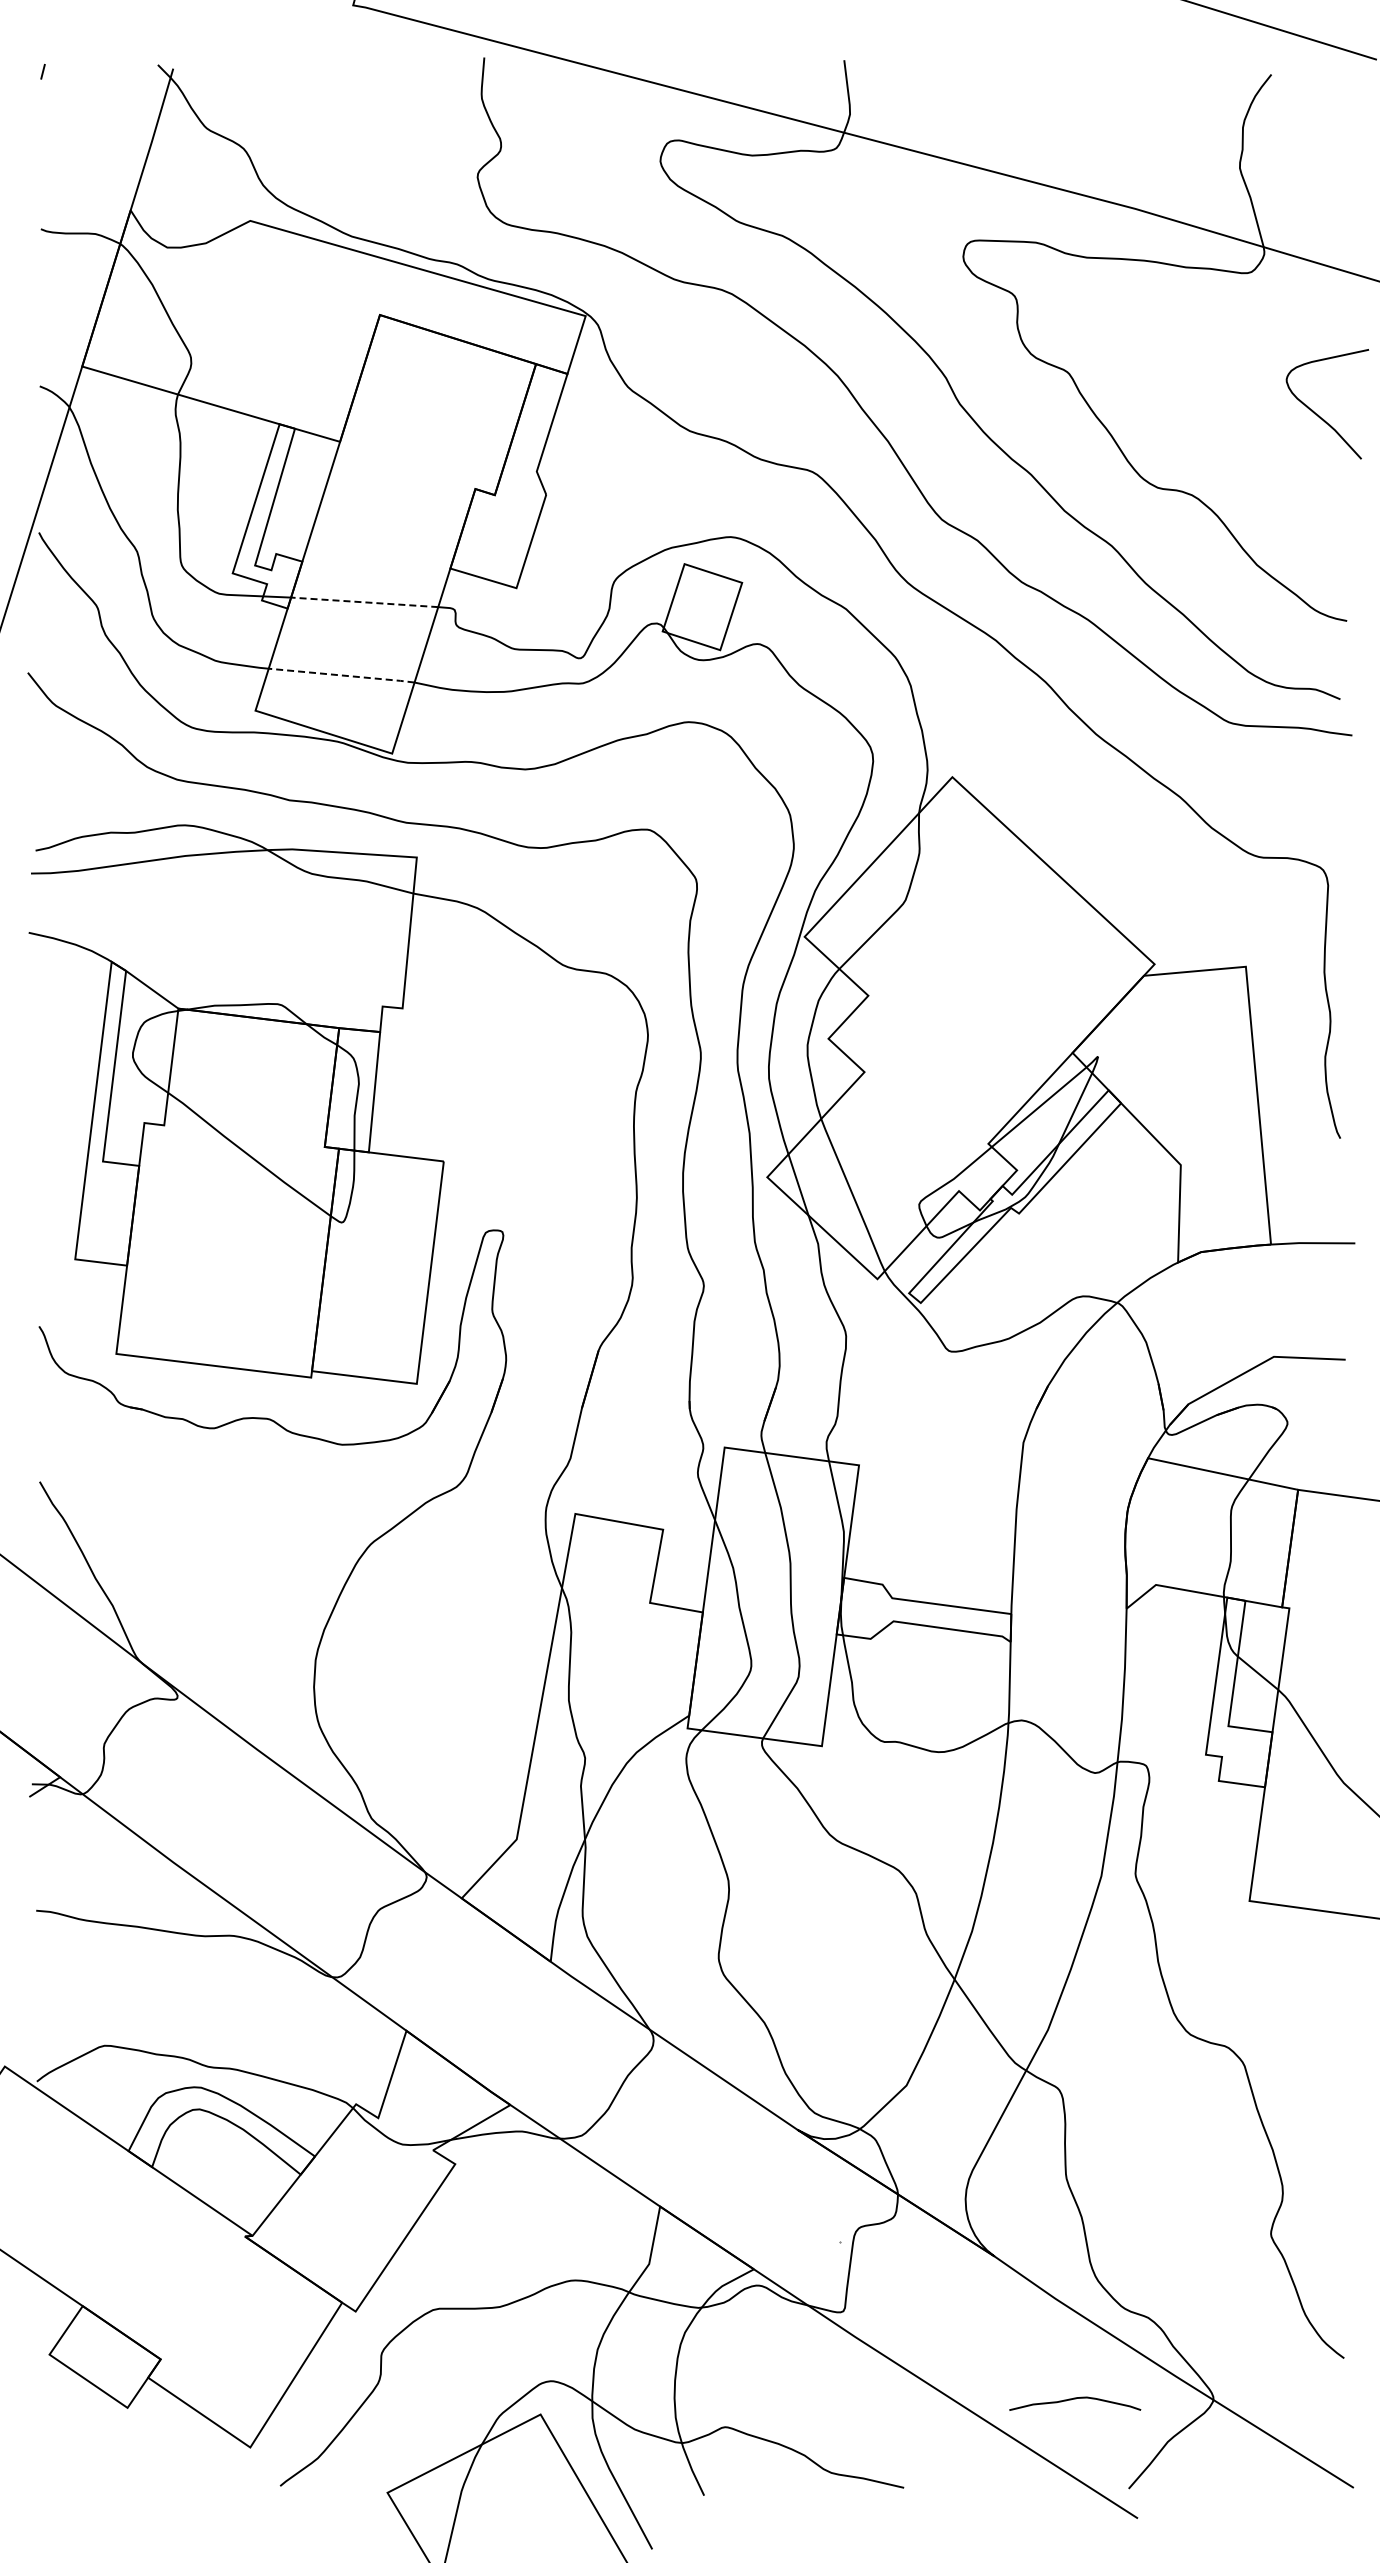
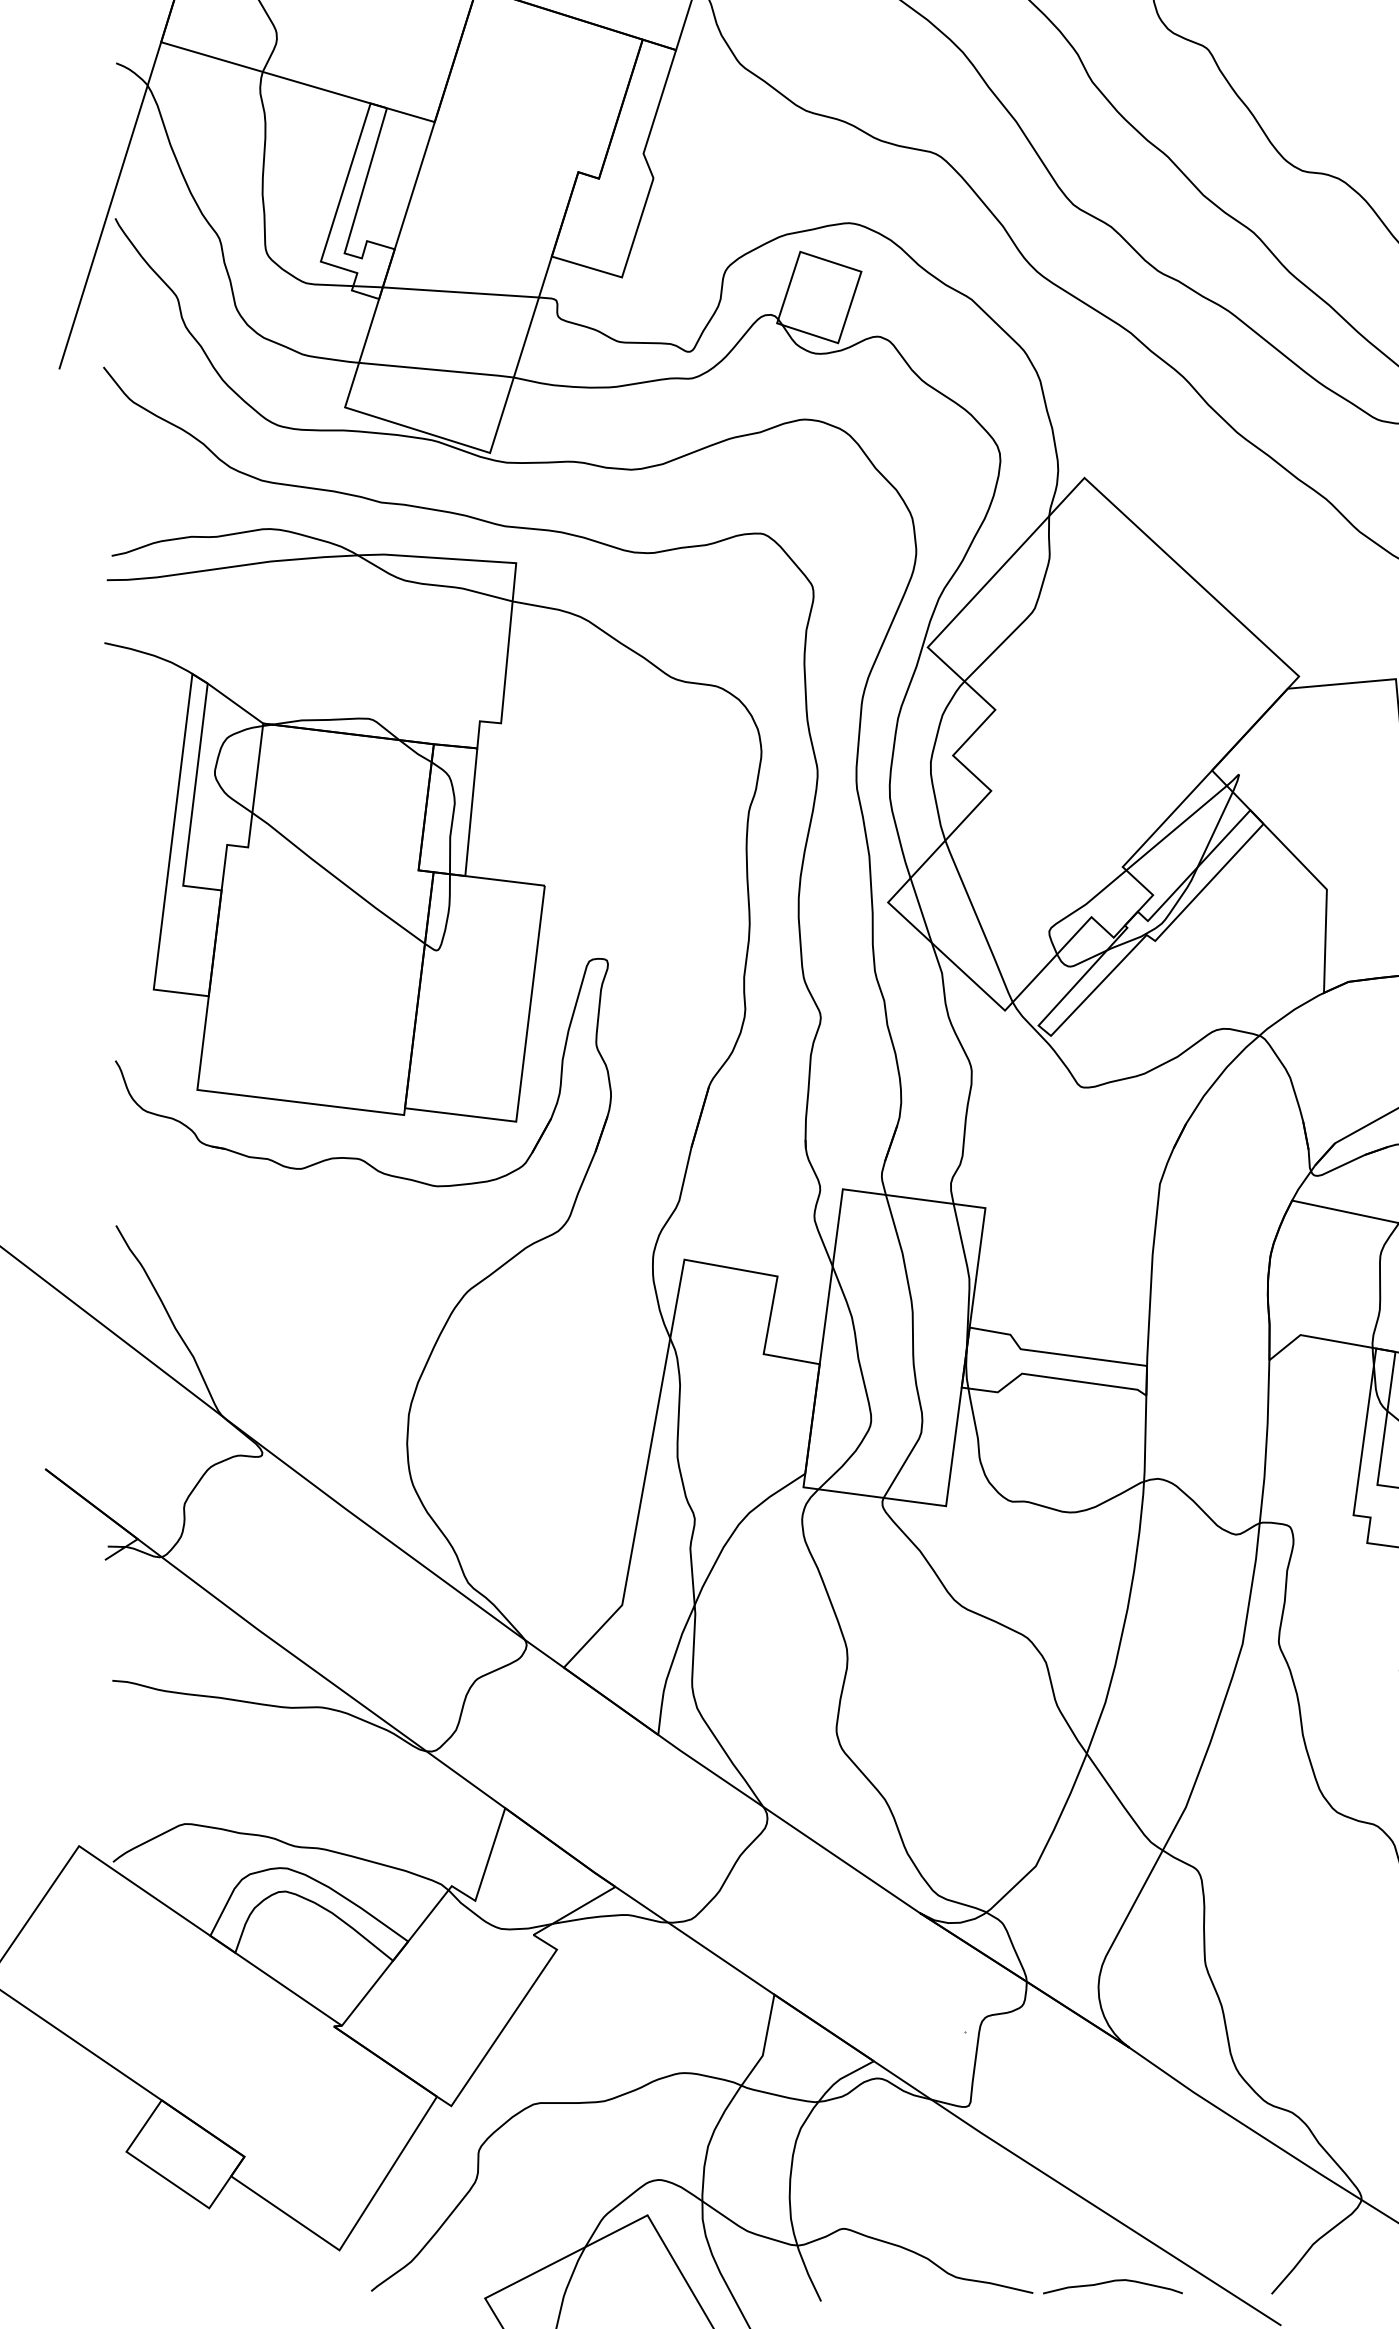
line: (364, 602) -> (460, 292), dashed -> solid
line: (342, 675) -> (437, 370), dashed -> solid
curve: (1075, 2399) -> (1113, 2282), moved

